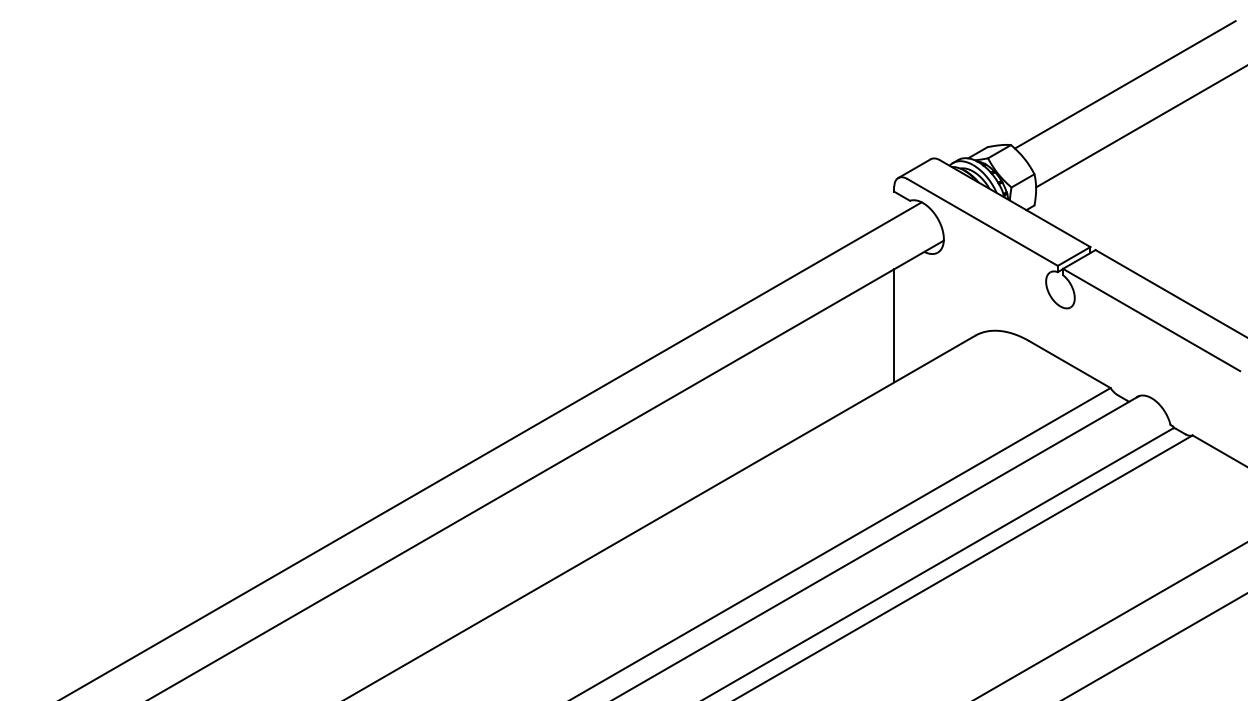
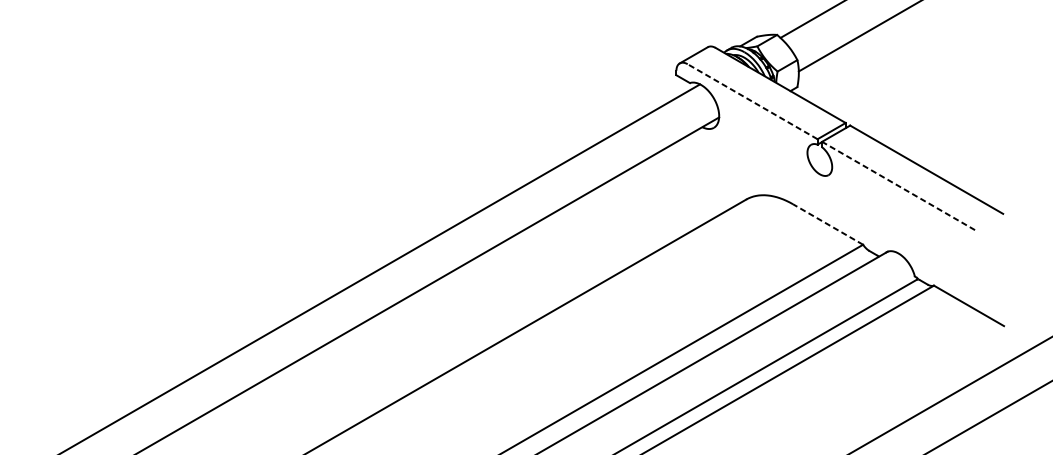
line: (982, 222) -> (752, 101), solid -> dashed
line: (1151, 319) -> (898, 185), solid -> dashed
line: (894, 325) -> (676, 190), removed
line: (1070, 364) -> (828, 224), solid -> dashed

